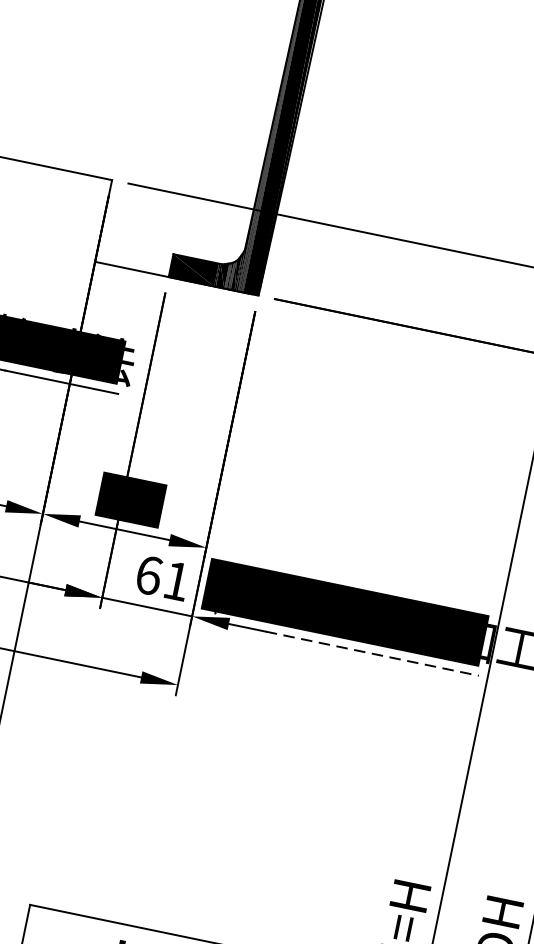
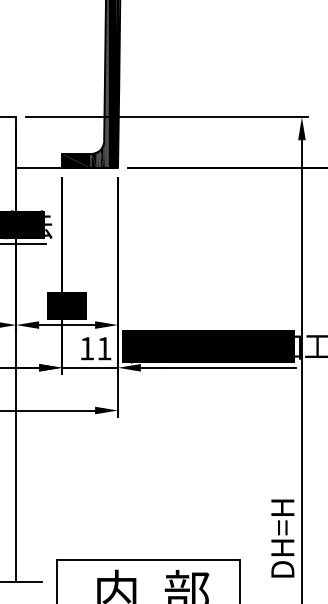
text: (149, 575) -> (87, 348), 61 -> 11
line: (373, 653) -> (230, 367), dashed -> solid

